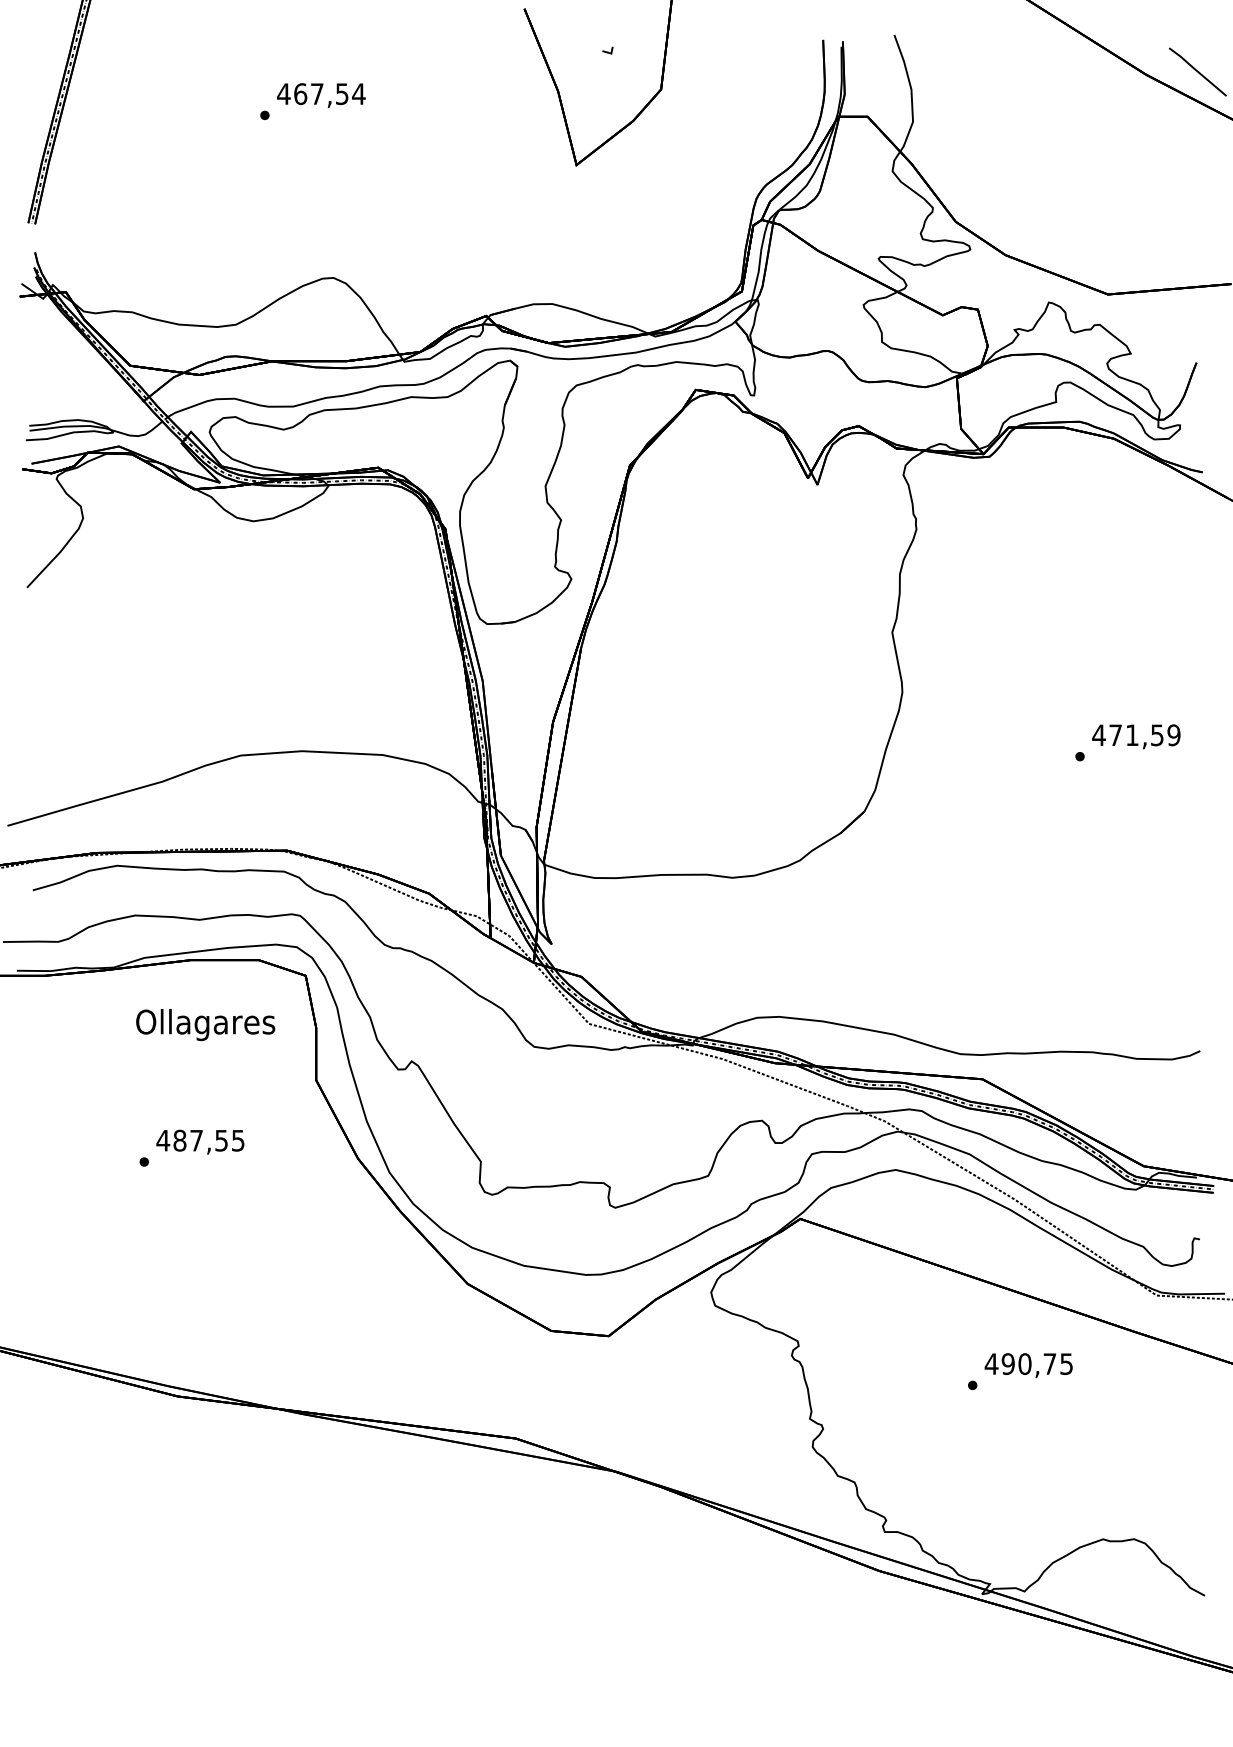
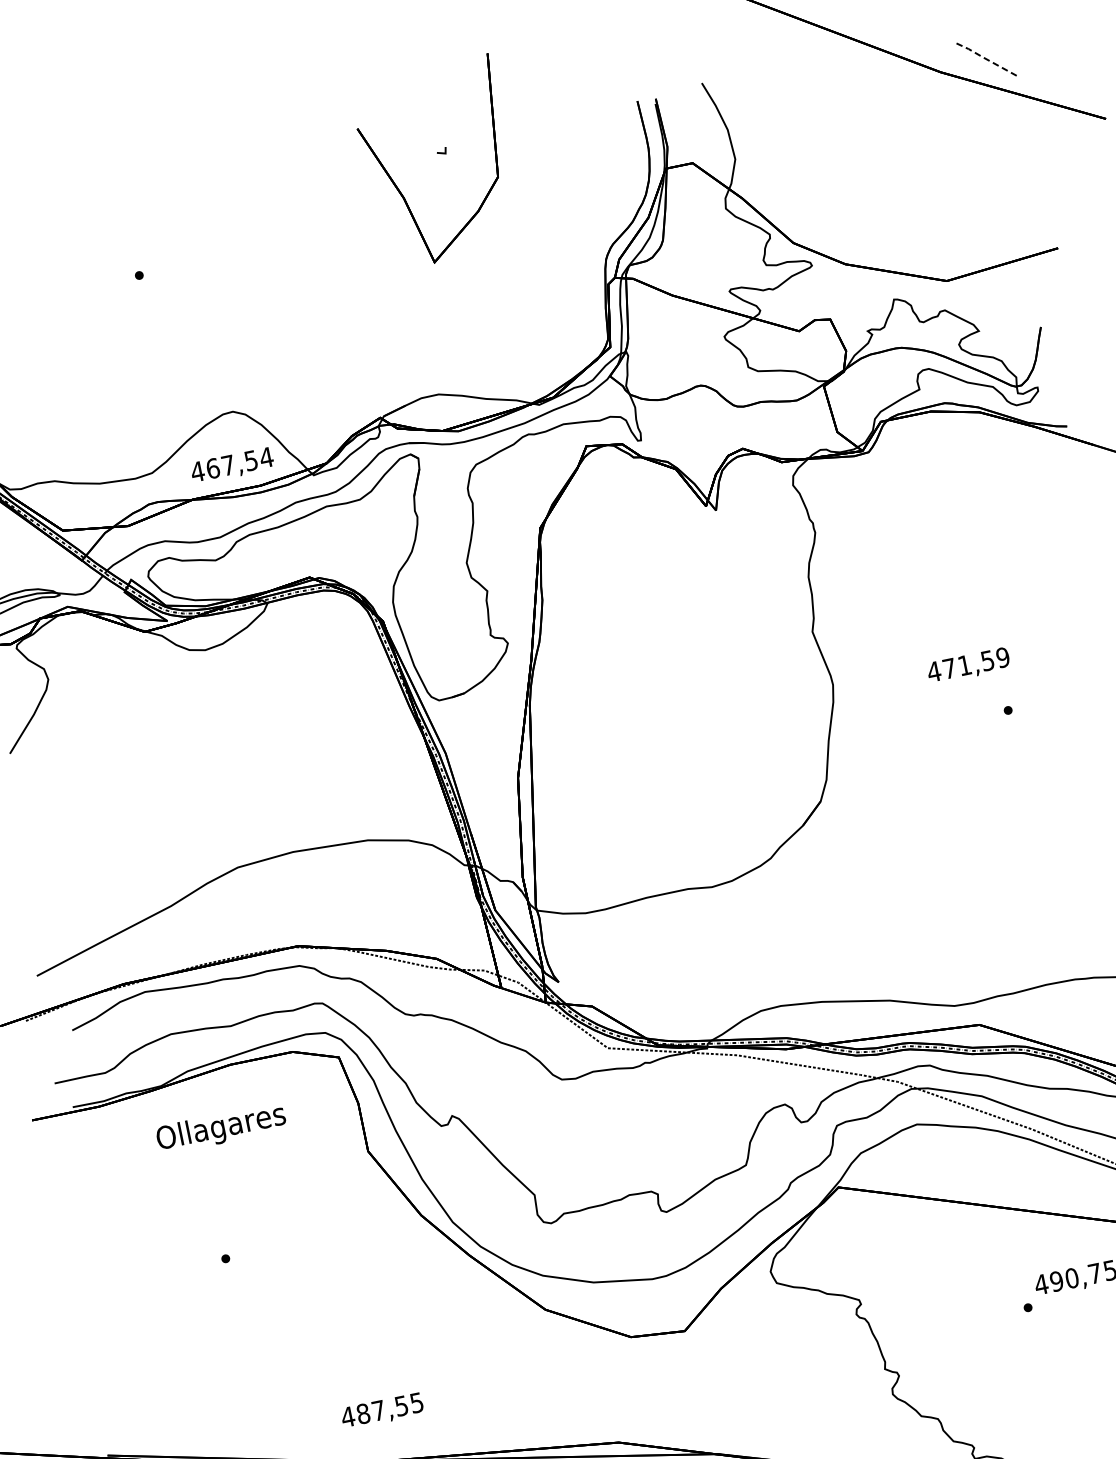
line: (1196, 70) -> (985, 58), solid -> dashed
text: (321, 95) -> (232, 465), moved
text: (1136, 736) -> (968, 665), moved
text: (205, 1025) -> (221, 1129), moved
text: (200, 1141) -> (382, 1410), moved

